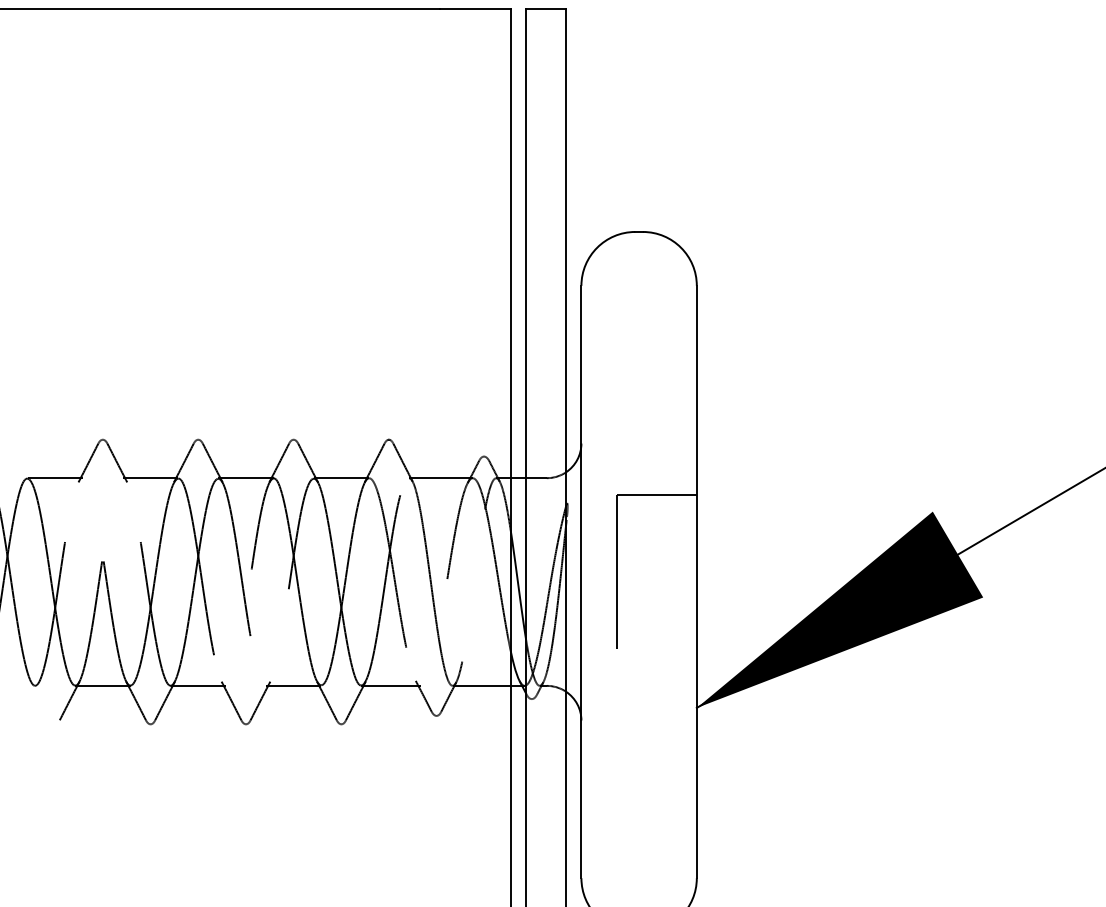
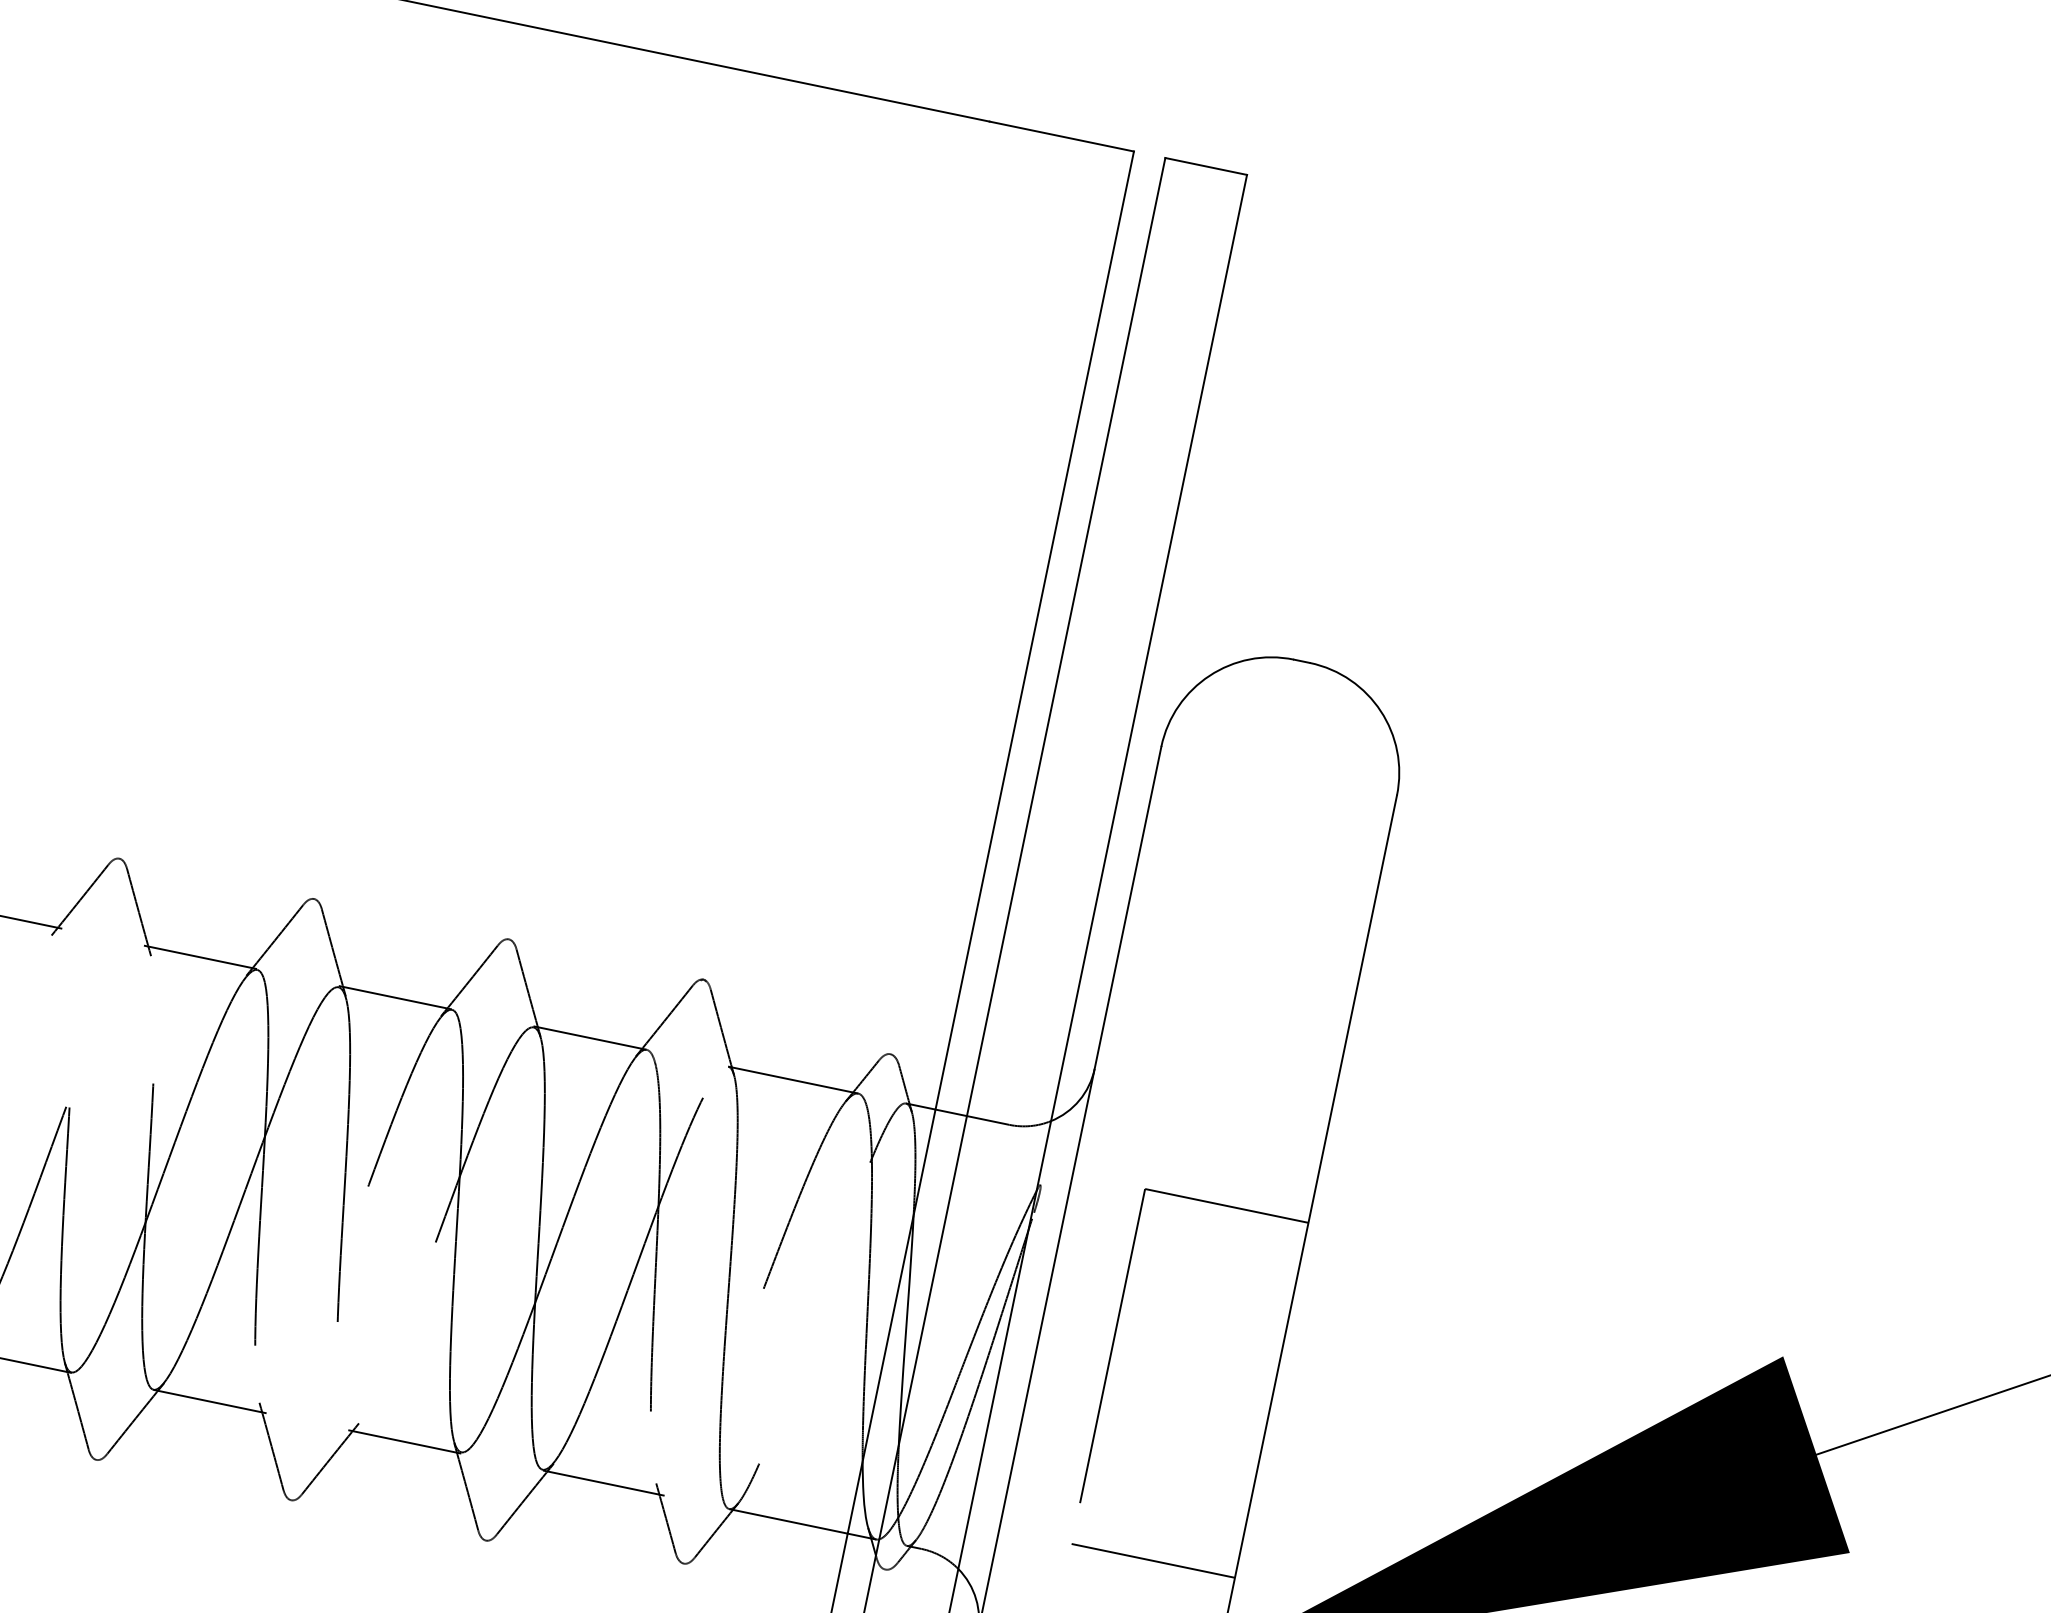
line: (656, 668) -> (1152, 1559), added

